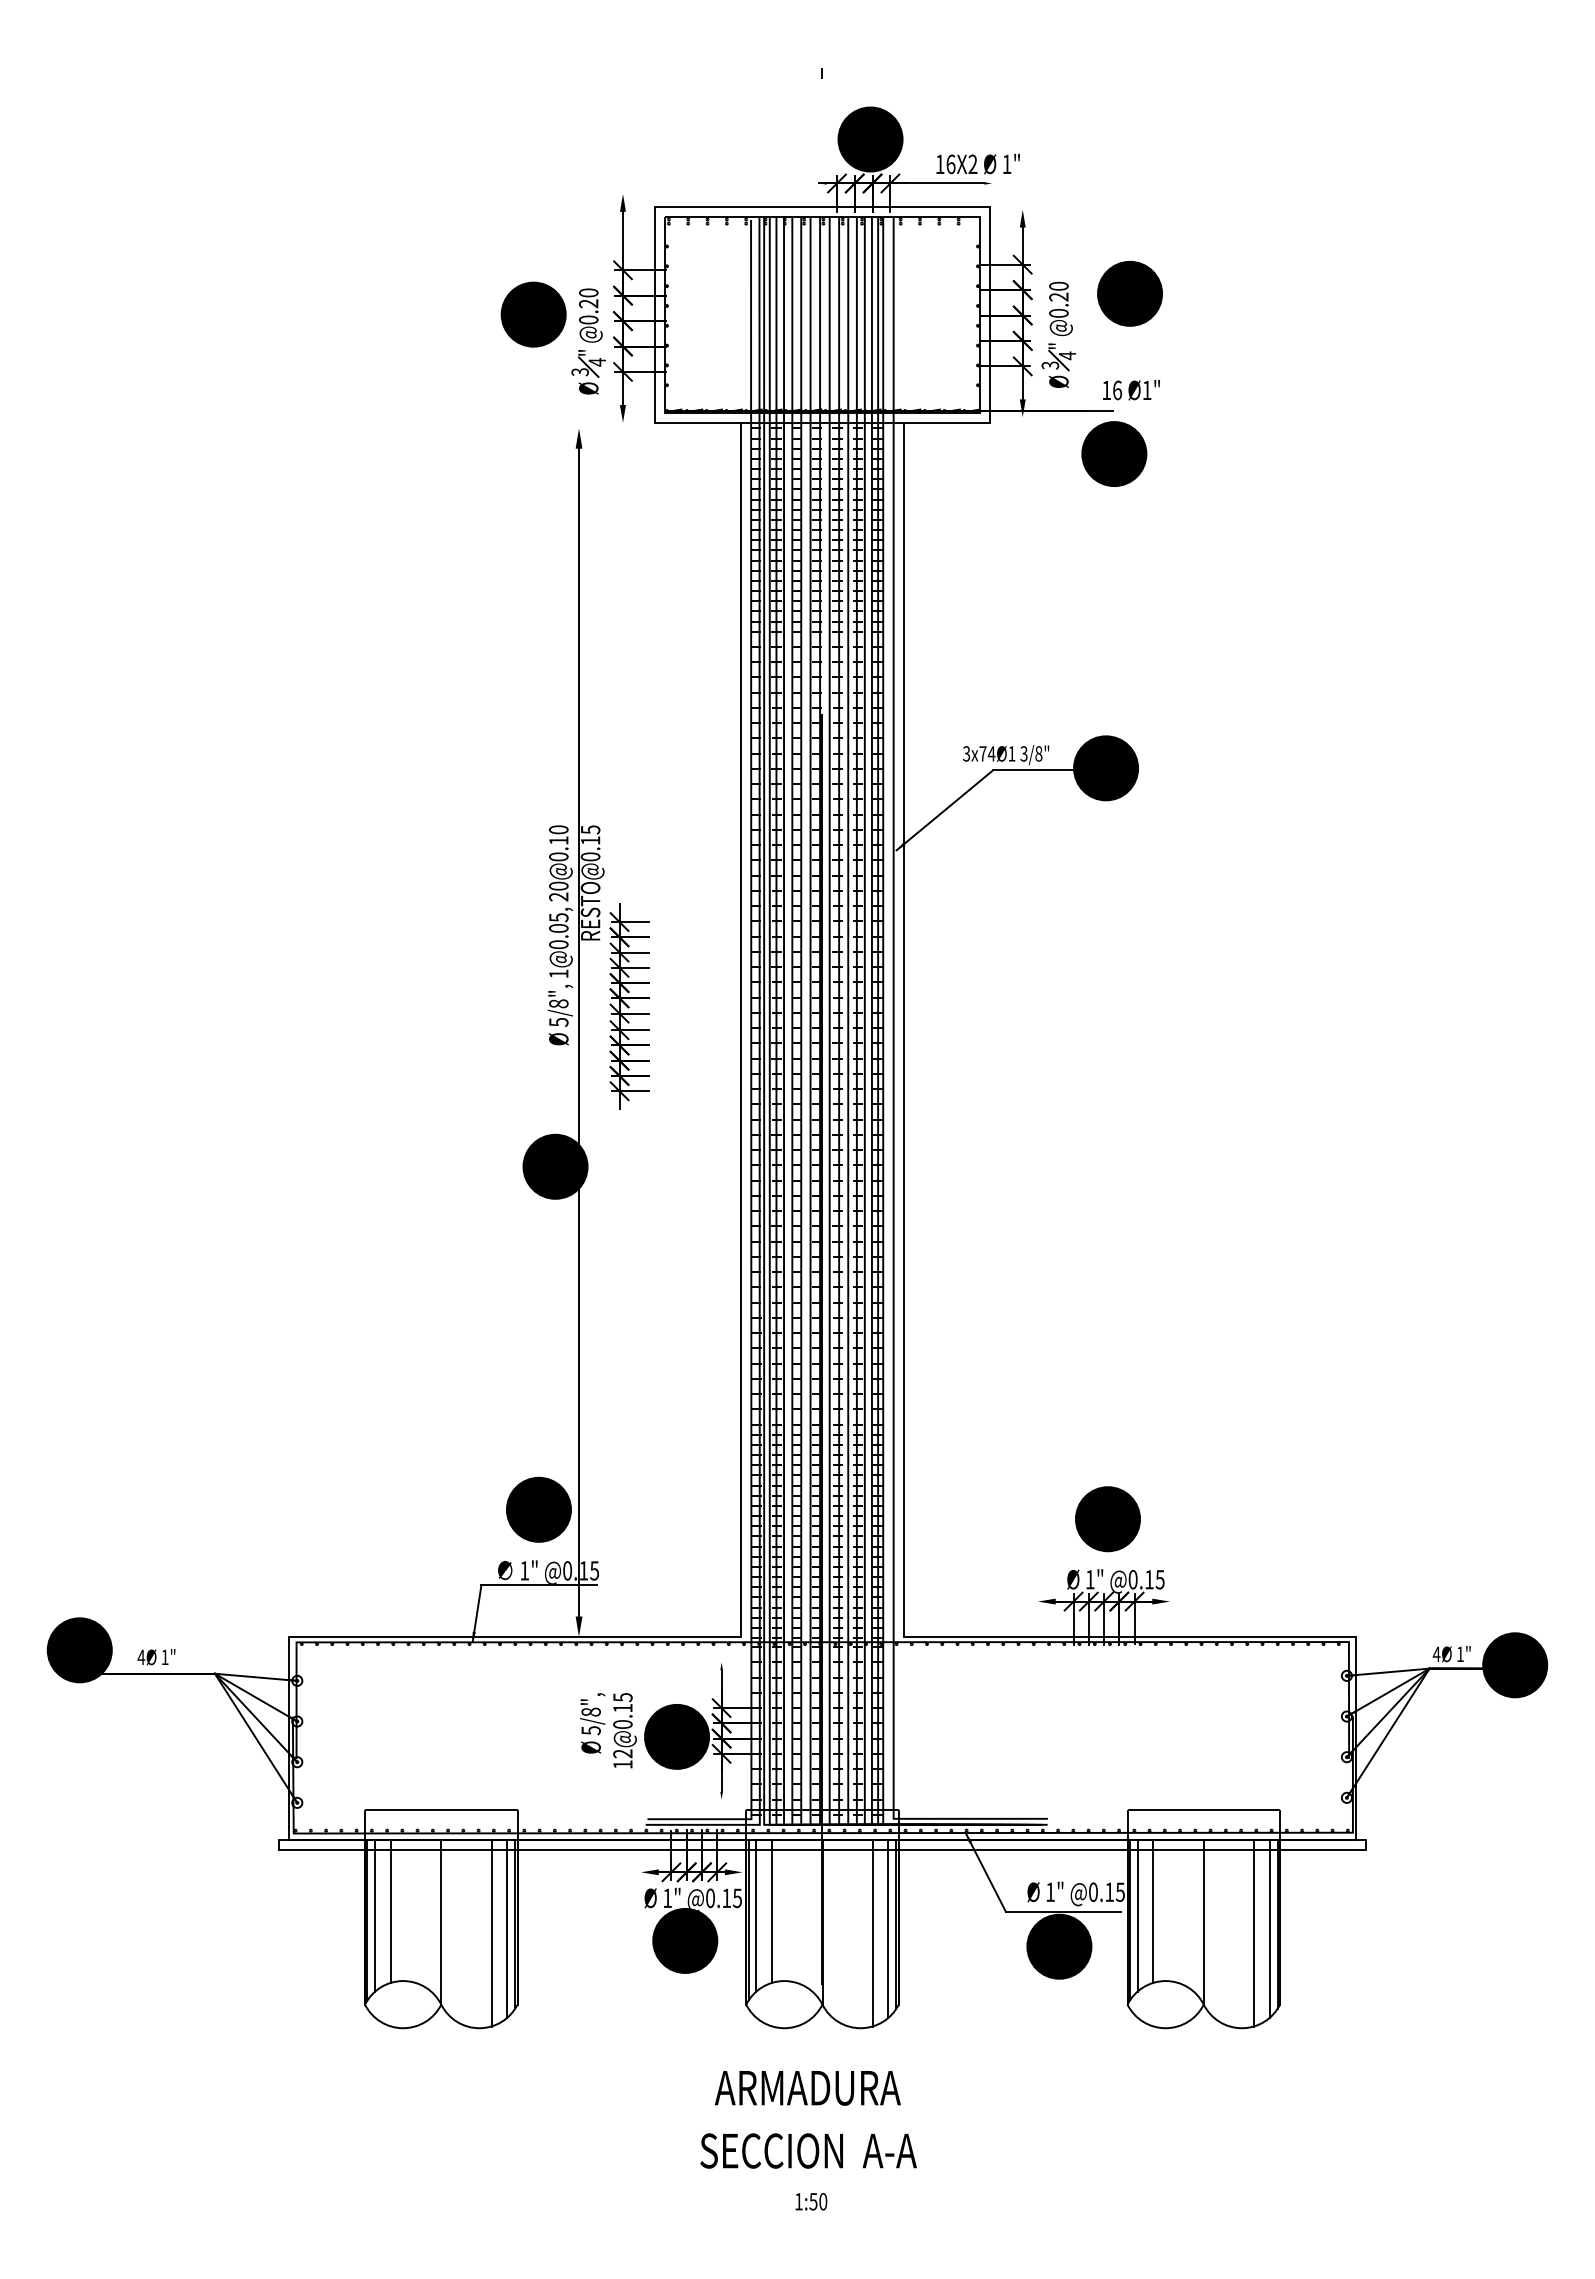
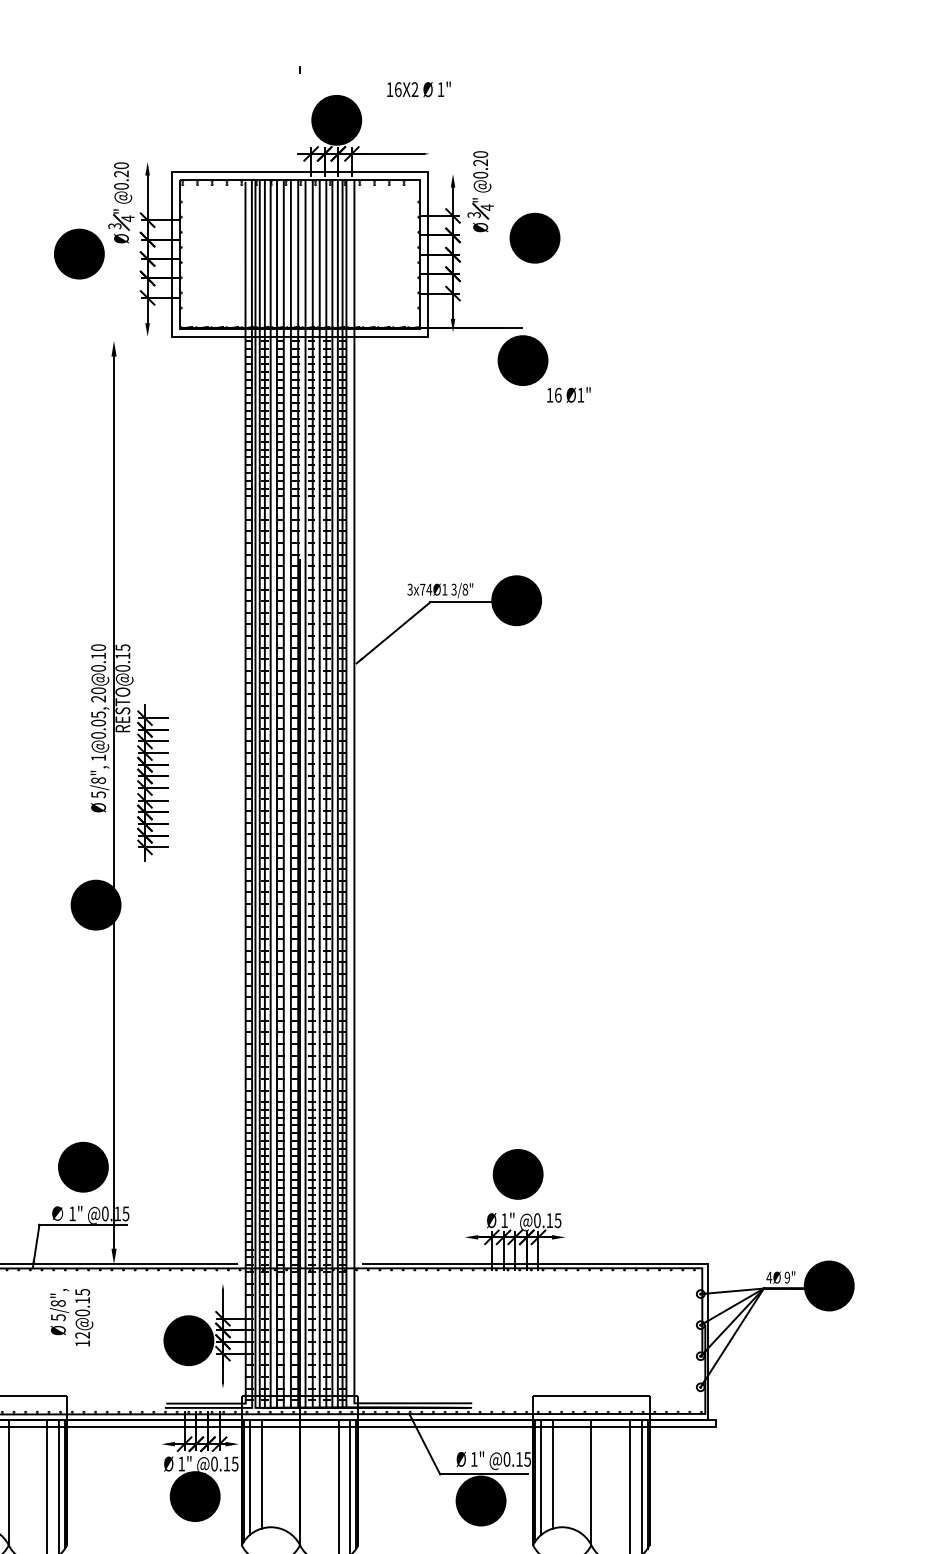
text: (977, 163) -> (418, 88), moved
part: (1058, 334) -> (480, 191), moved
part: (588, 341) -> (121, 202), moved
text: (1131, 390) -> (568, 395), moved
line: (741, 1029) -> (238, 800), removed
line: (903, 1029) -> (361, 800), removed
text: (1459, 1654) -> (786, 1277), 1" -> 9"
text: (608, 1730) -> (71, 1317), moved

